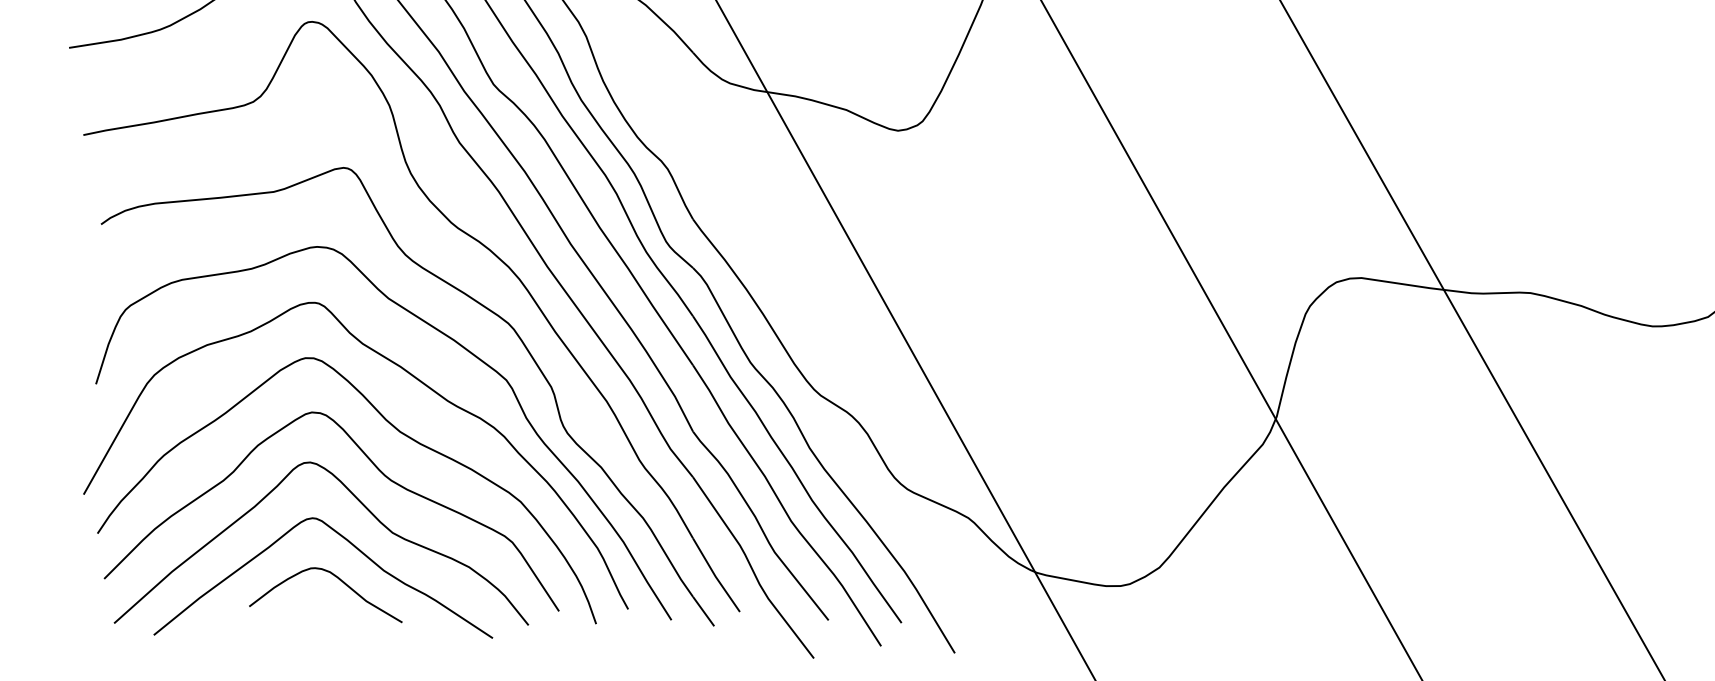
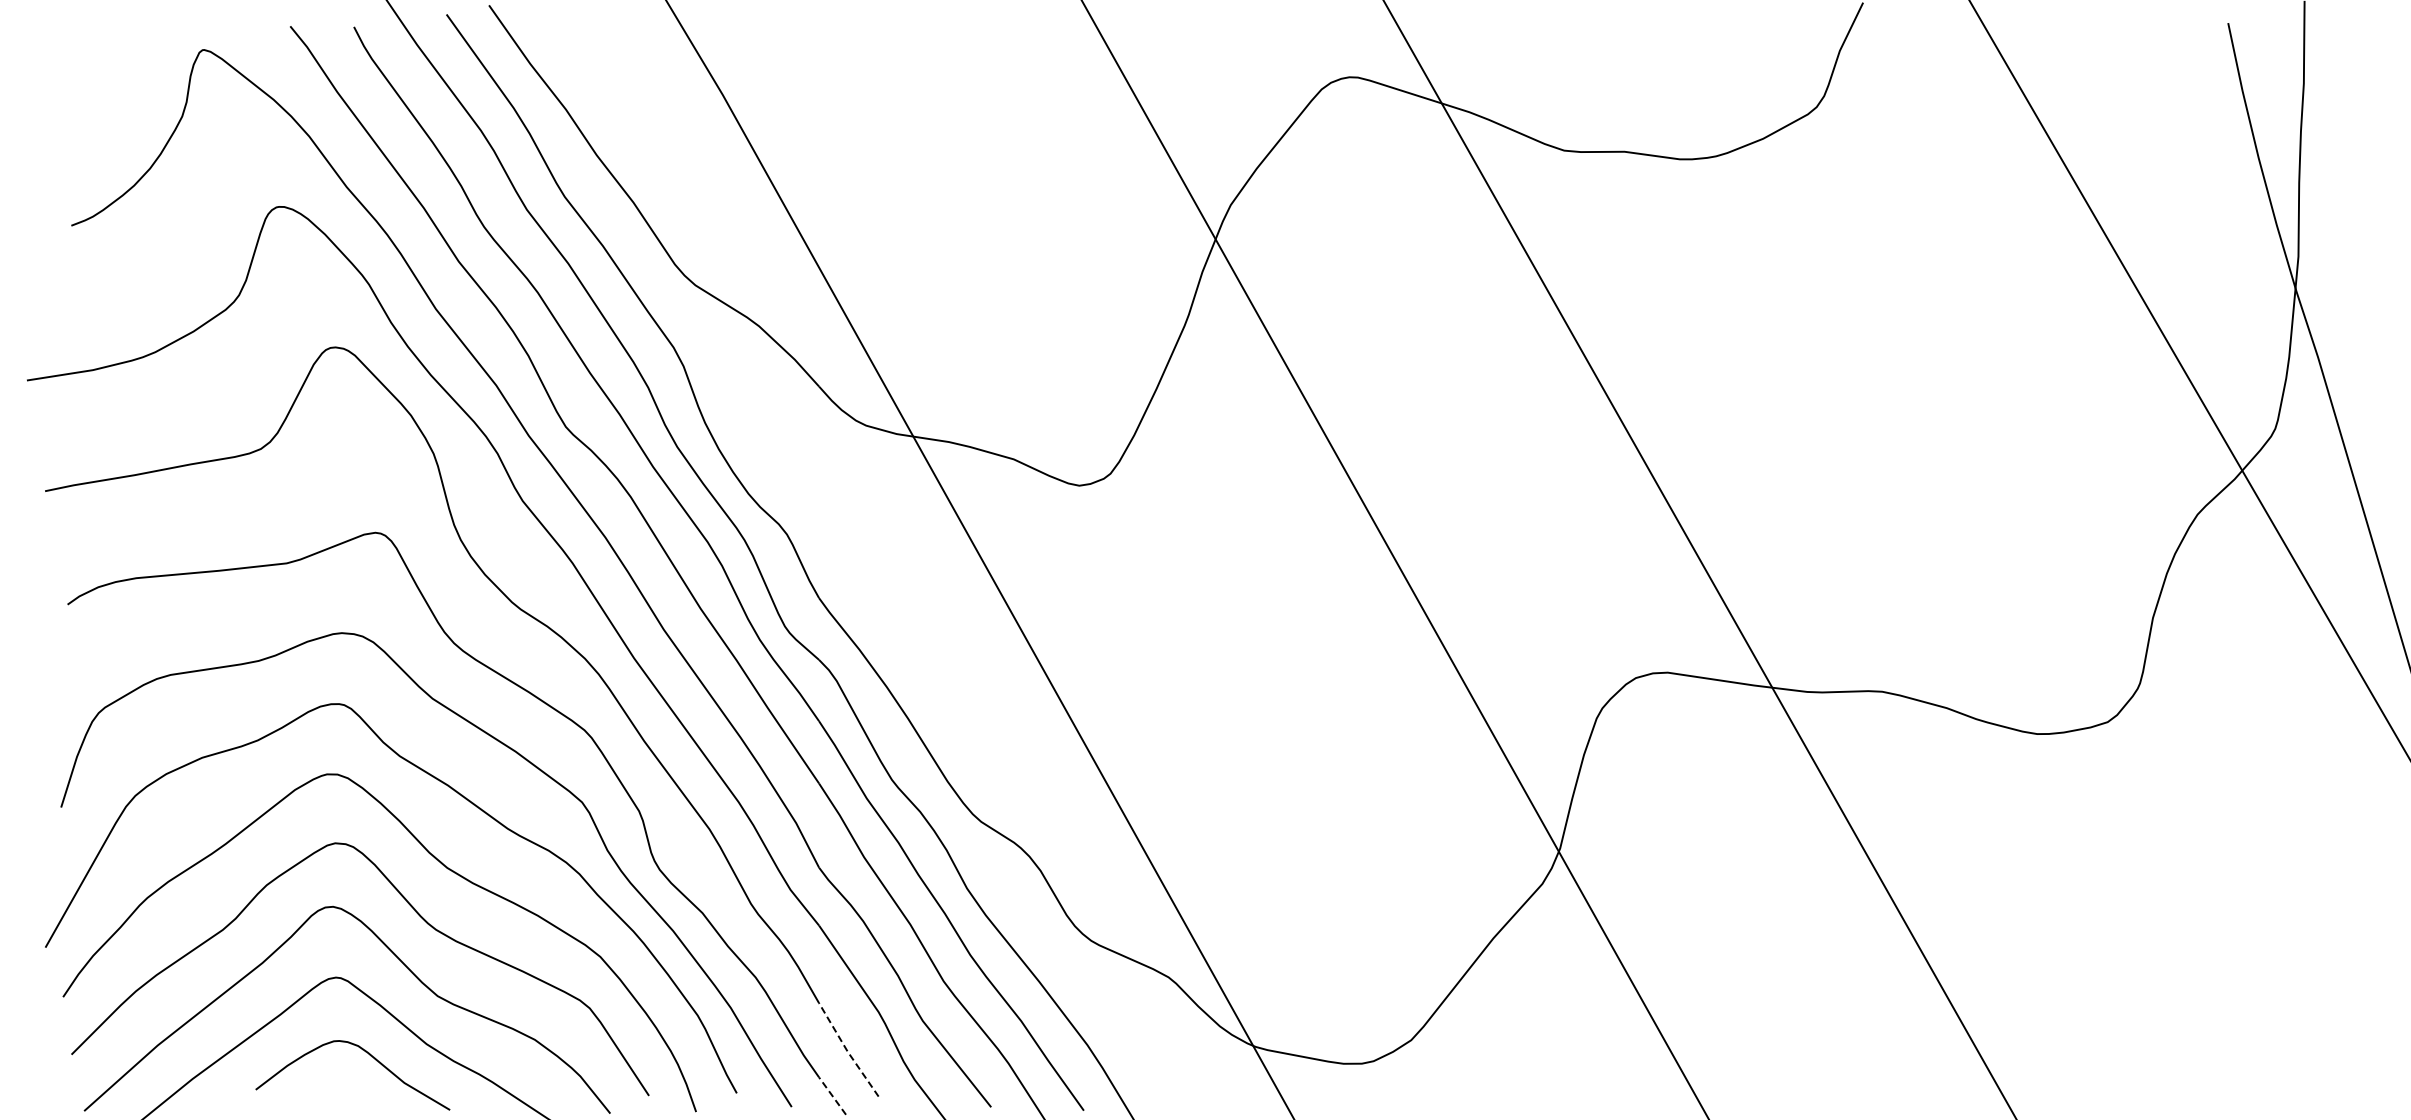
line: (715, 576) -> (847, 1051), solid -> dashed
line: (703, 611) -> (832, 1095), solid -> dashed

